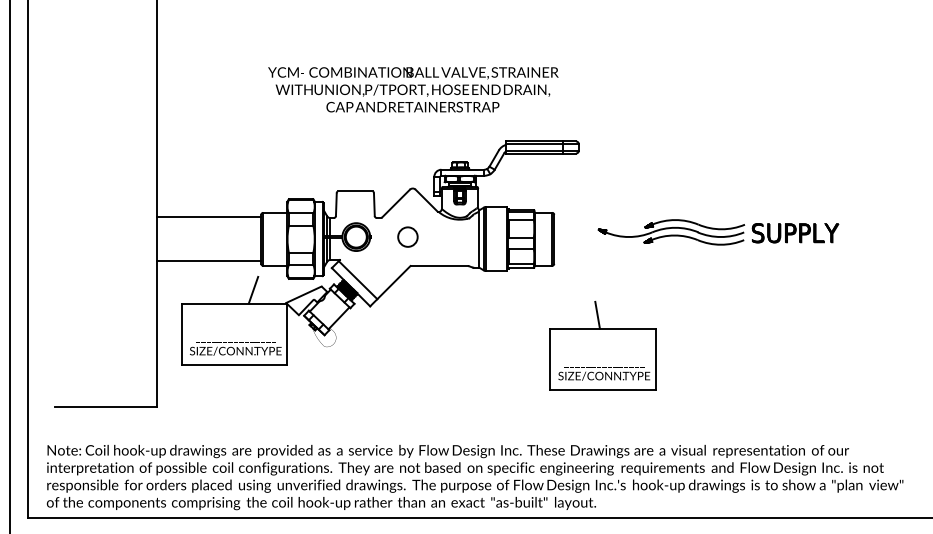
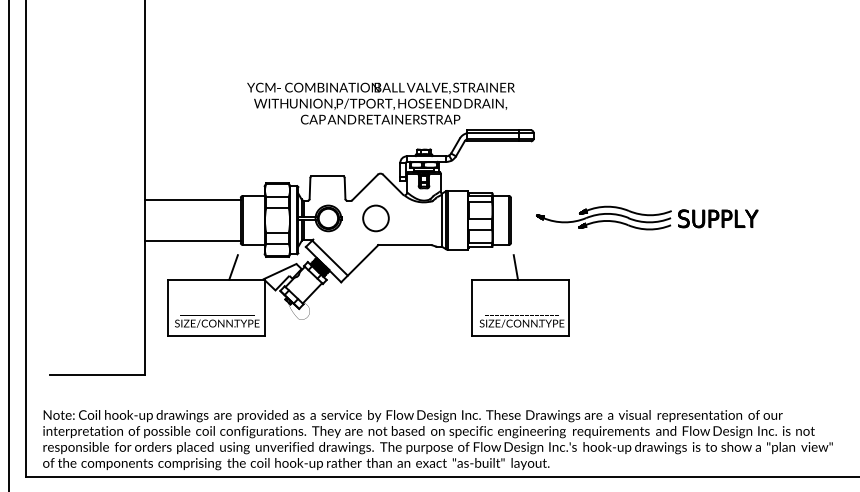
text: (412, 89) -> (380, 103), moved
part: (718, 231) -> (647, 217), moved
circle: (407, 237) -> (375, 218), size x1.43
part: (602, 345) -> (520, 295), moved

